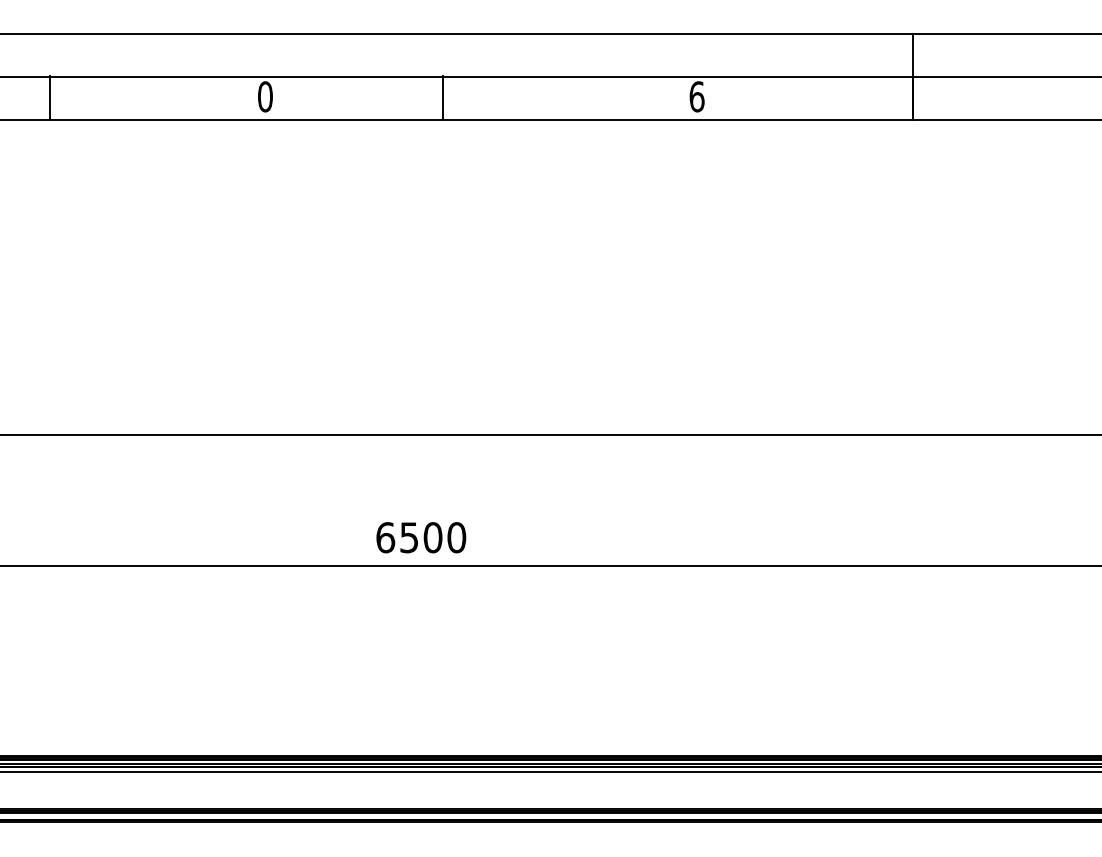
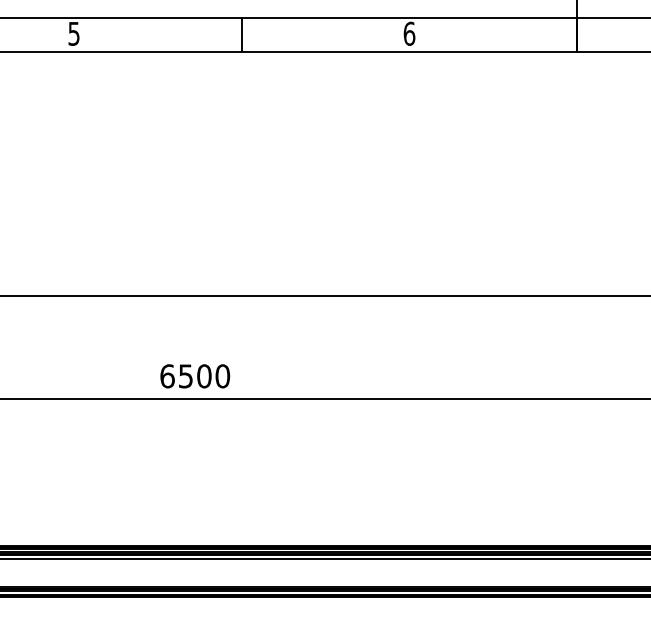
text: (265, 96) -> (74, 33), 0 -> 5
line: (442, 97) -> (242, 34), moved

